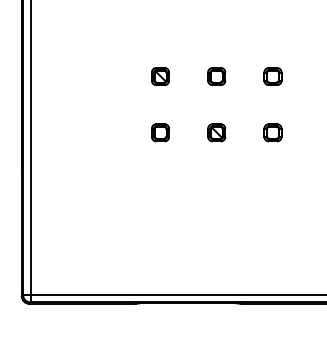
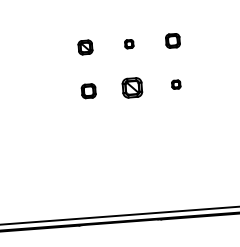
part: (216, 76) -> (129, 44), size x0.6
part: (216, 132) -> (132, 87), size x1.4
part: (272, 132) -> (175, 84), size x0.6

